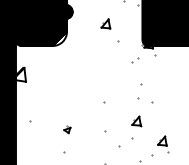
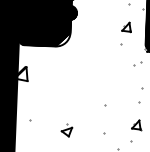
part: (105, 23) -> (126, 26), moved
part: (67, 129) -> (67, 130), size x1.67

